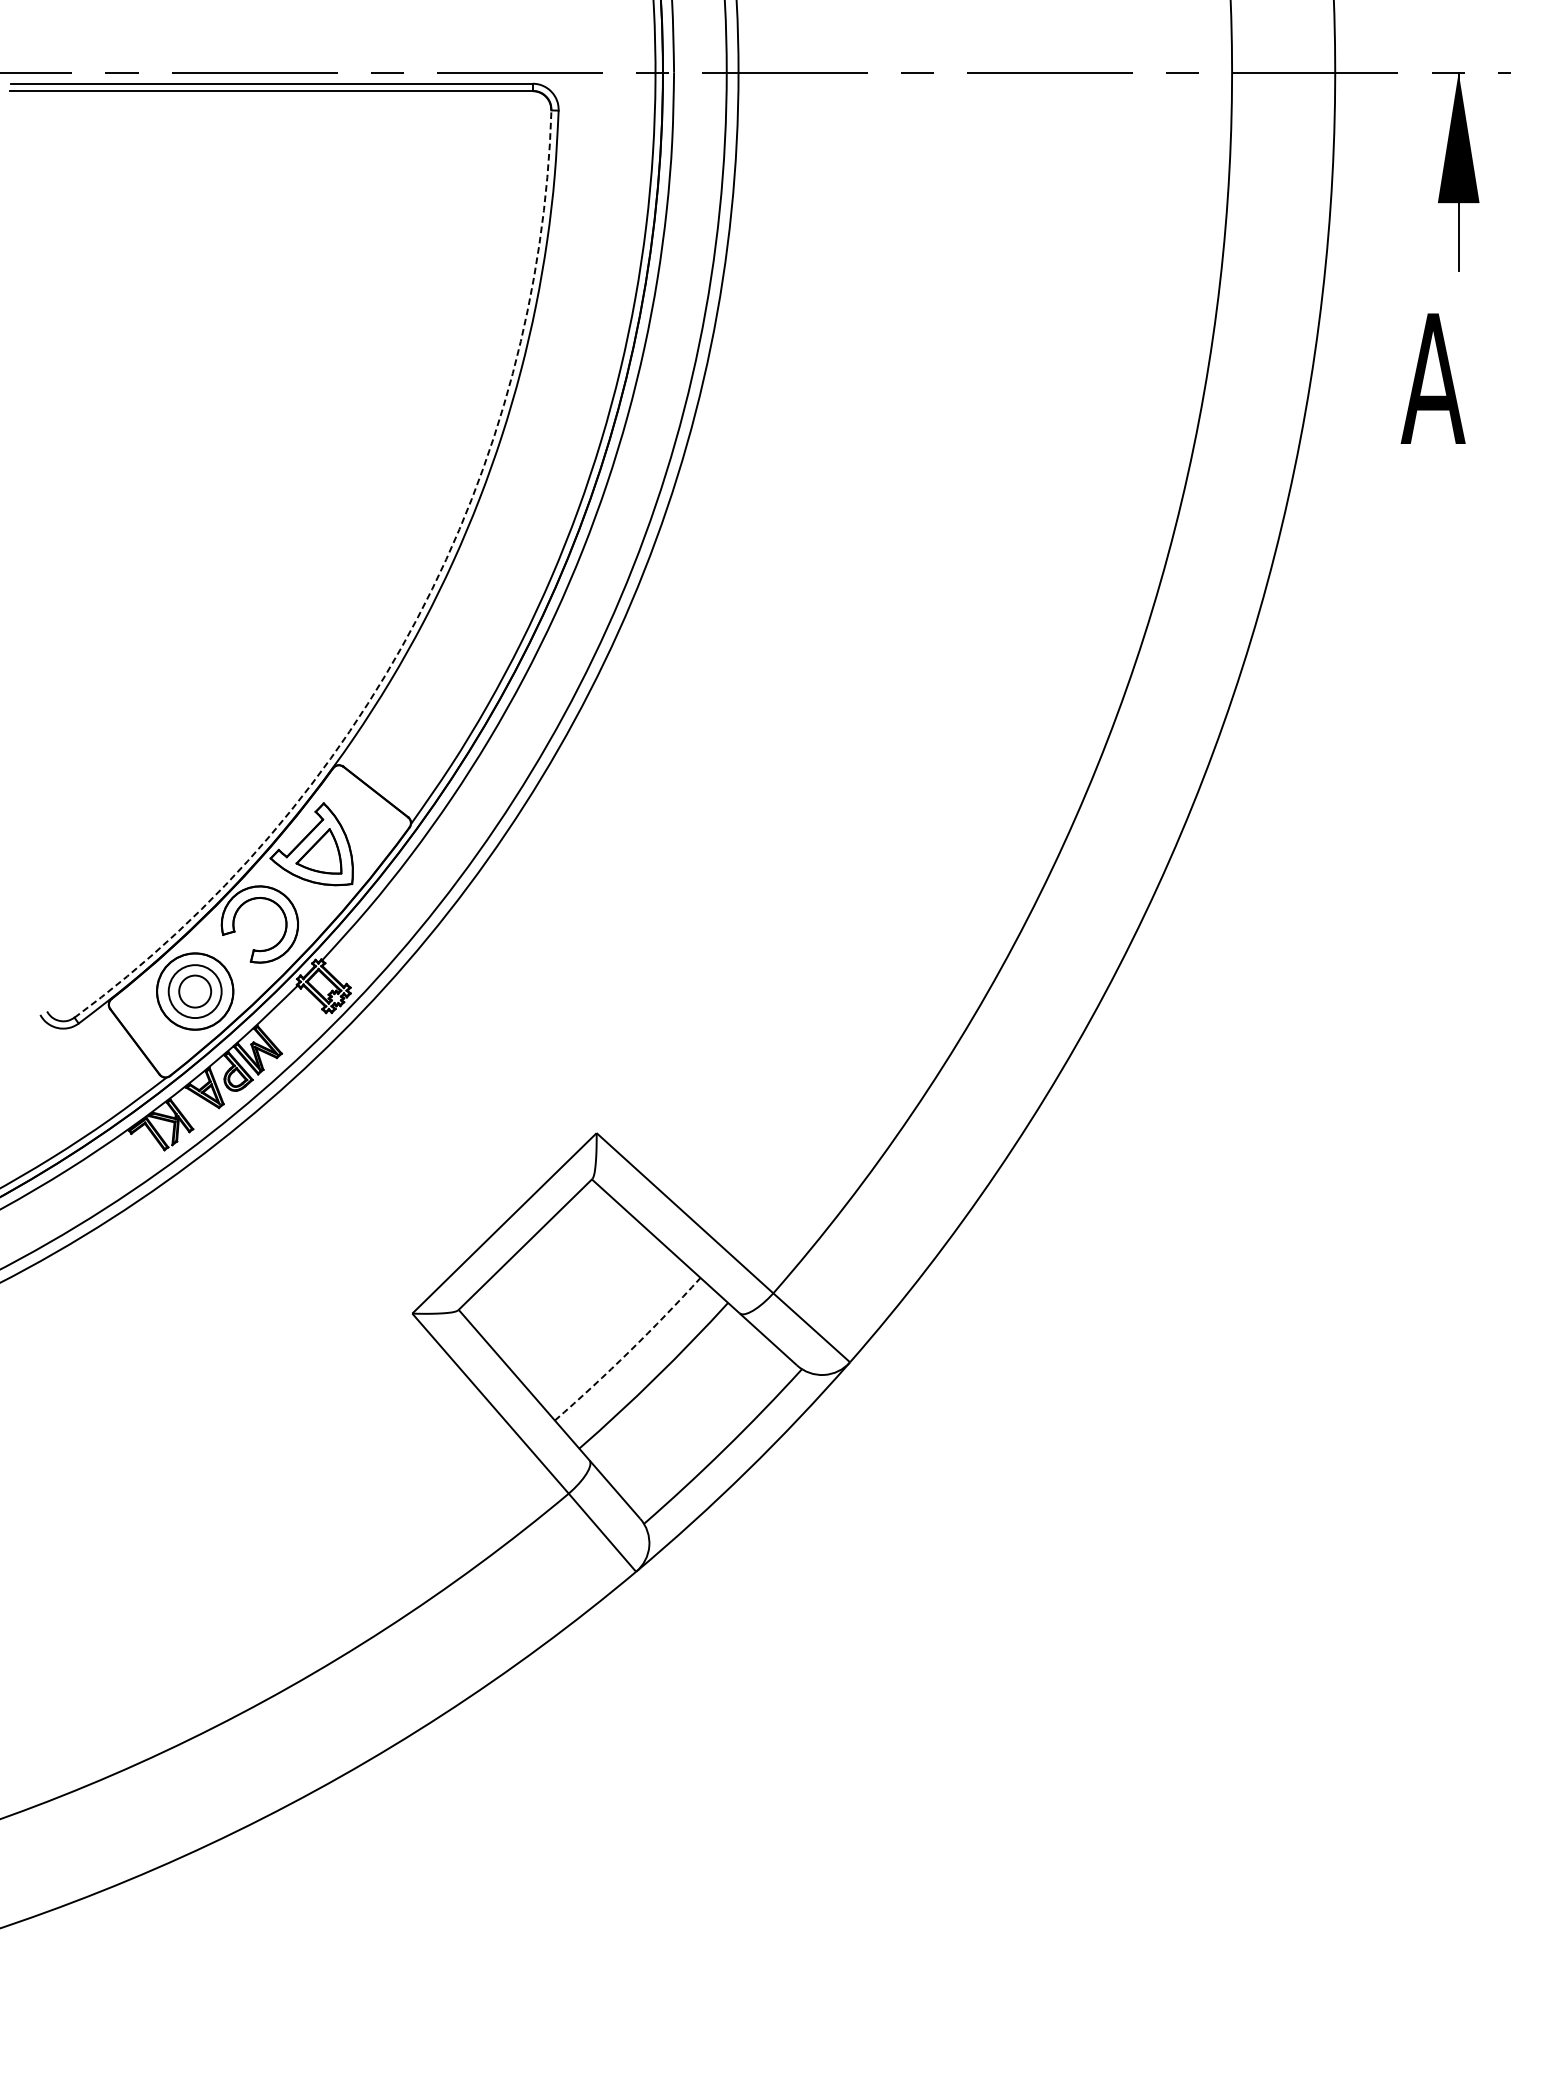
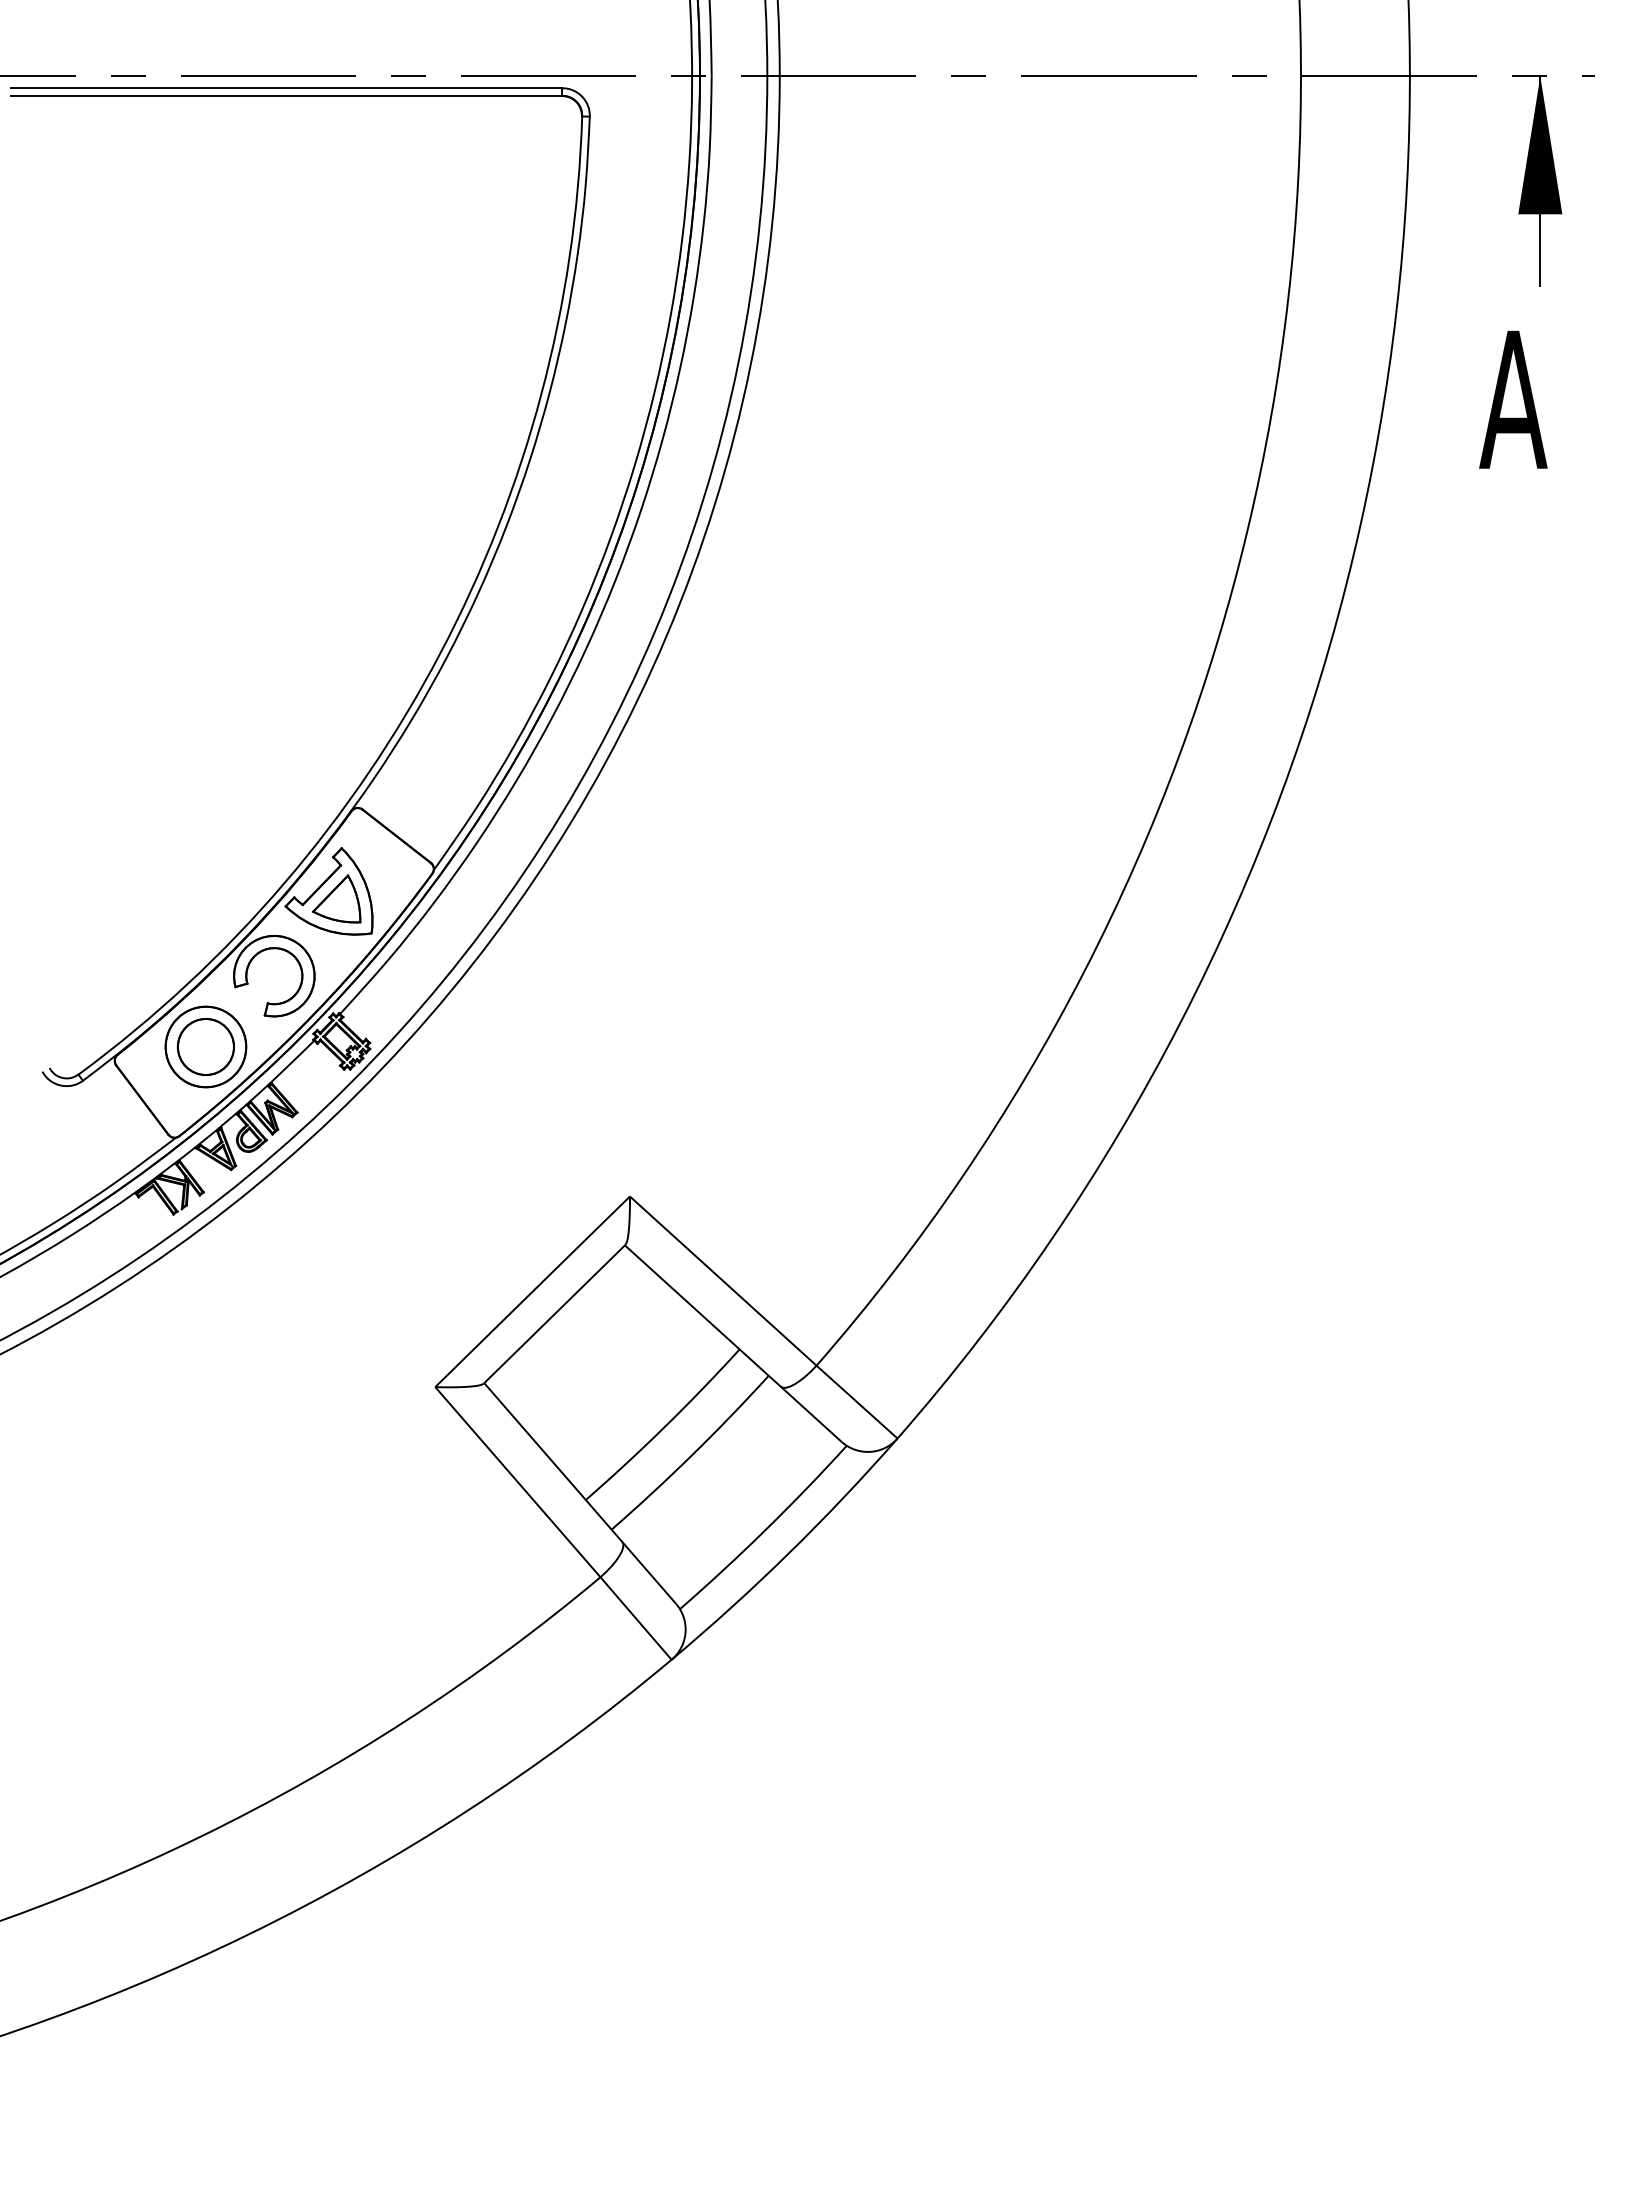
arc: (417, 618) -> (440, 653), dashed -> solid
circle: (194, 991) -> (205, 1046), size x1.67
arc: (629, 1350) -> (664, 1426), dashed -> solid

